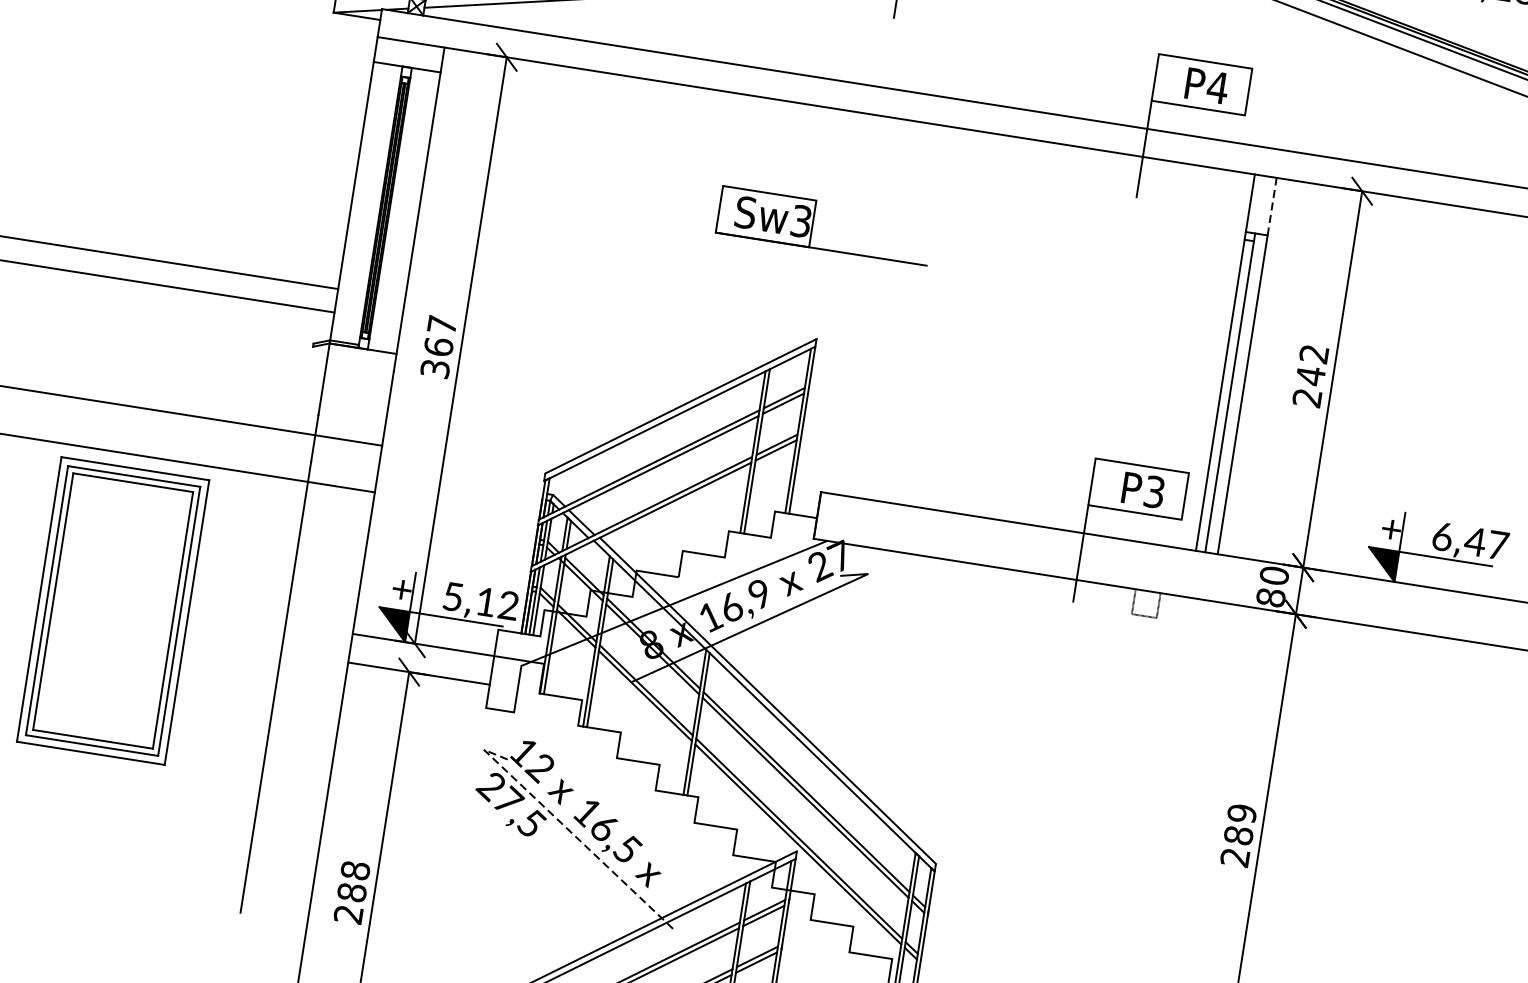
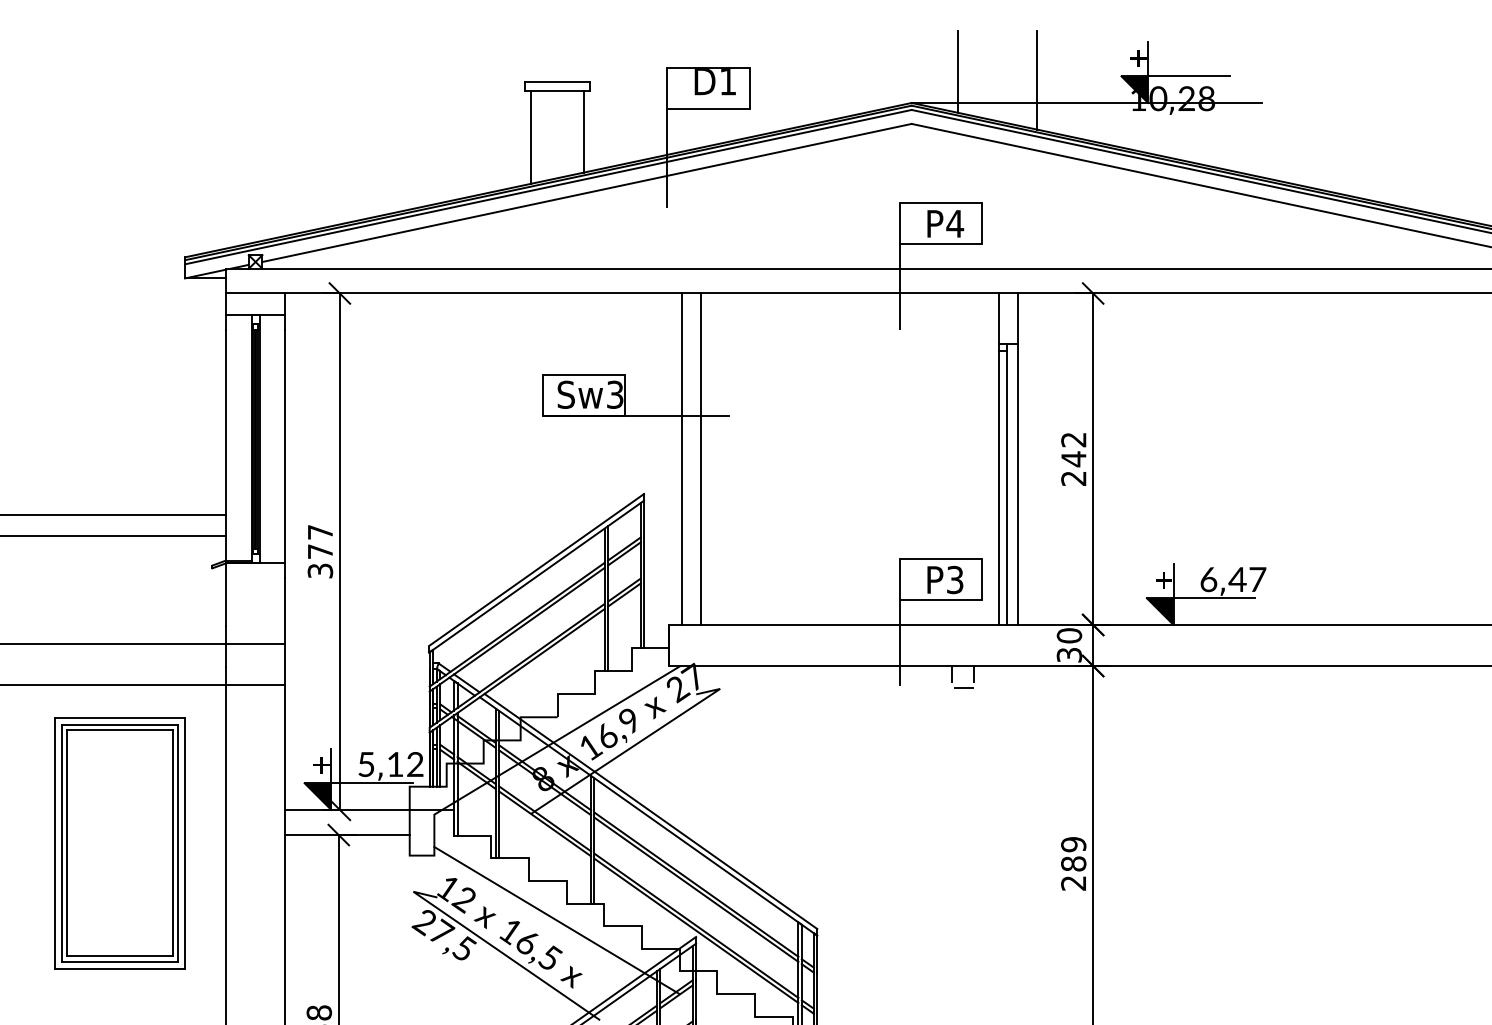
line: (1271, 206) -> (1017, 318), dashed -> solid
line: (866, 305) -> (682, 458), added
line: (888, 308) -> (701, 458), added
text: (438, 346) -> (320, 551), 367 -> 377
text: (1271, 597) -> (1069, 654), 80 -> 30
part: (112, 611) -> (119, 843), moved
line: (641, 807) -> (556, 920), added
line: (567, 828) -> (495, 948), dashed -> solid

